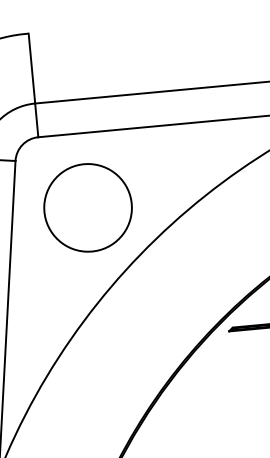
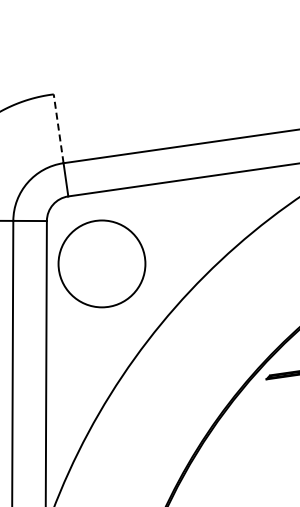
line: (31, 68) -> (58, 128), solid -> dashed
circle: (87, 207) -> (101, 263), moved

